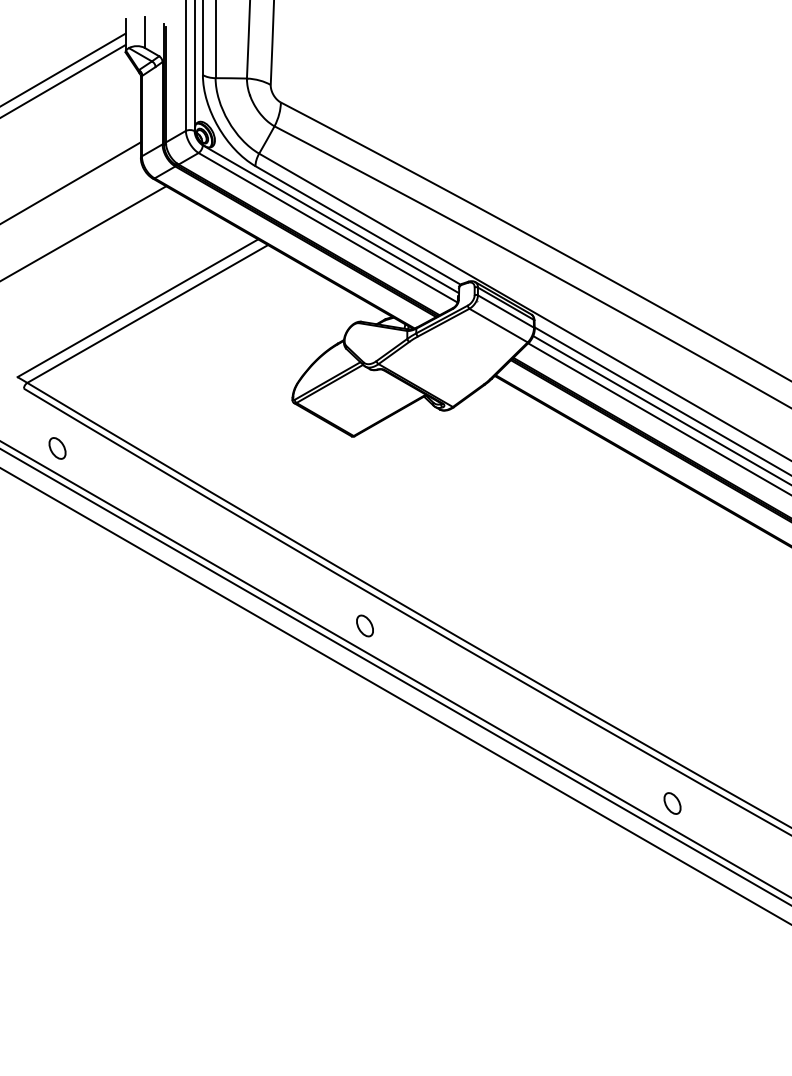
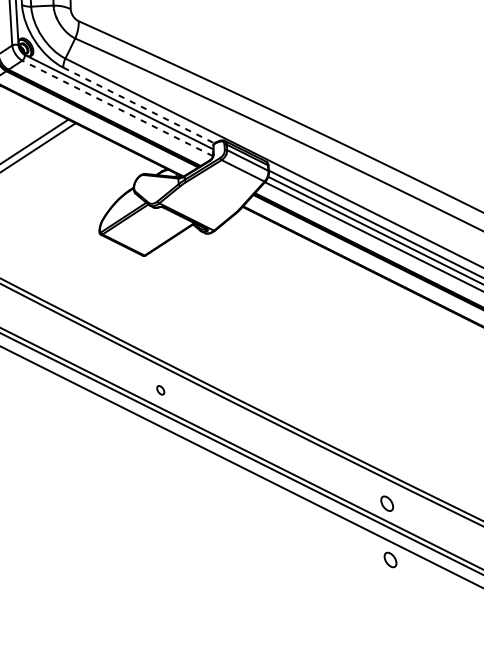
line: (358, 225) -> (139, 105), solid -> dashed
line: (328, 227) -> (117, 108), solid -> dashed
part: (364, 625) -> (160, 390), size x0.6
part: (672, 882) -> (390, 559), added

